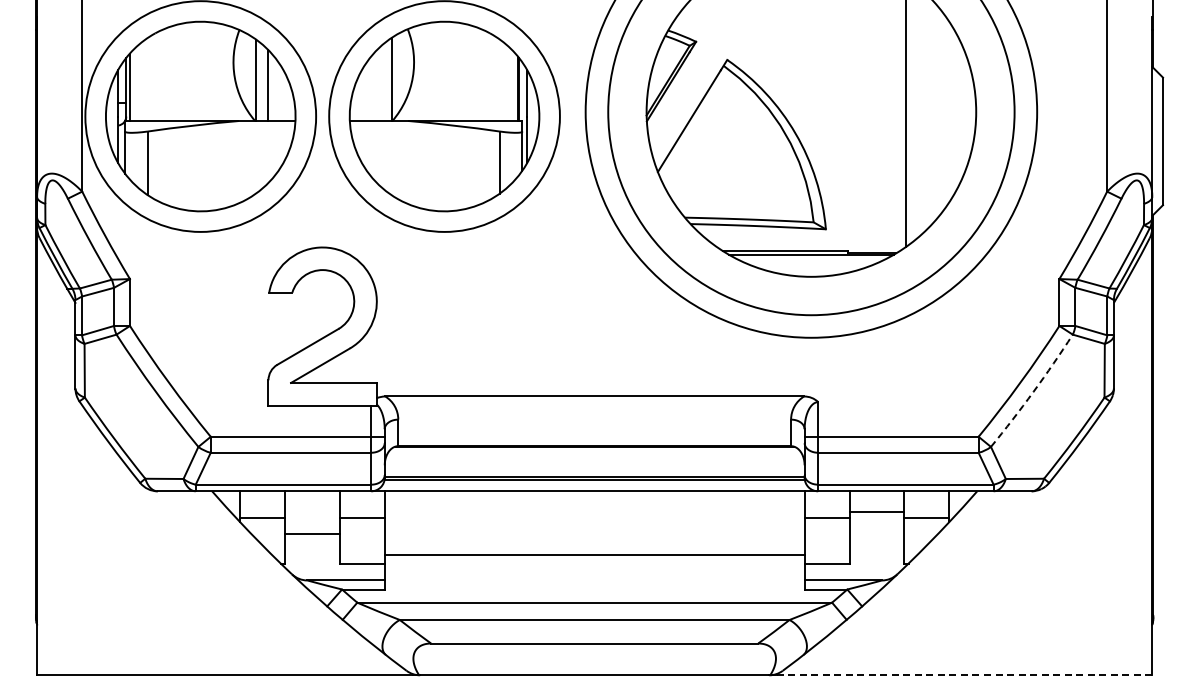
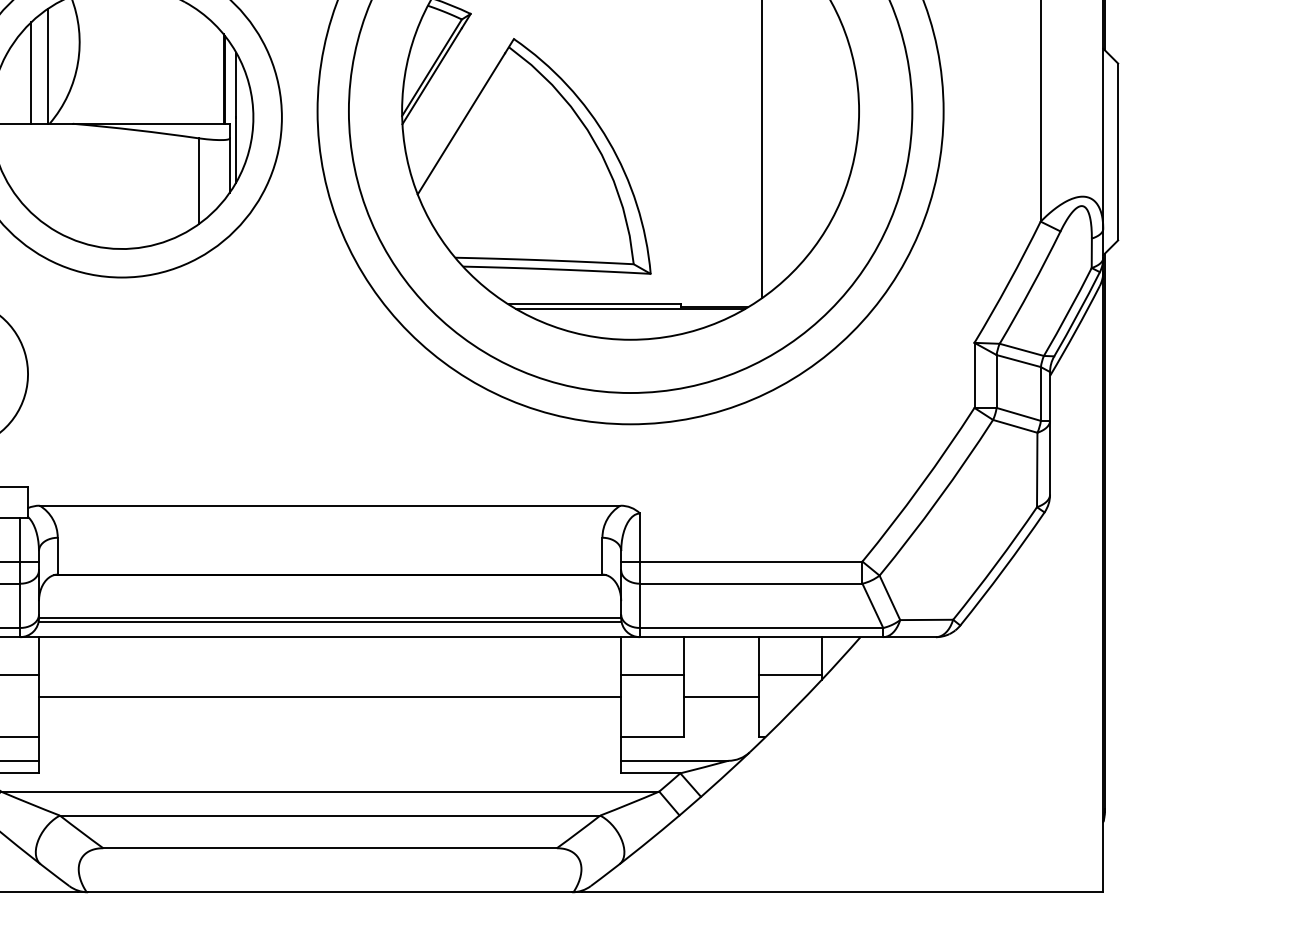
line: (379, 84) -> (31, 73), added
arc: (1033, 391) -> (938, 498), dashed -> solid
line: (876, 512) -> (720, 697), moved
line: (594, 555) -> (329, 697), moved
line: (964, 675) -> (842, 892), dashed -> solid

